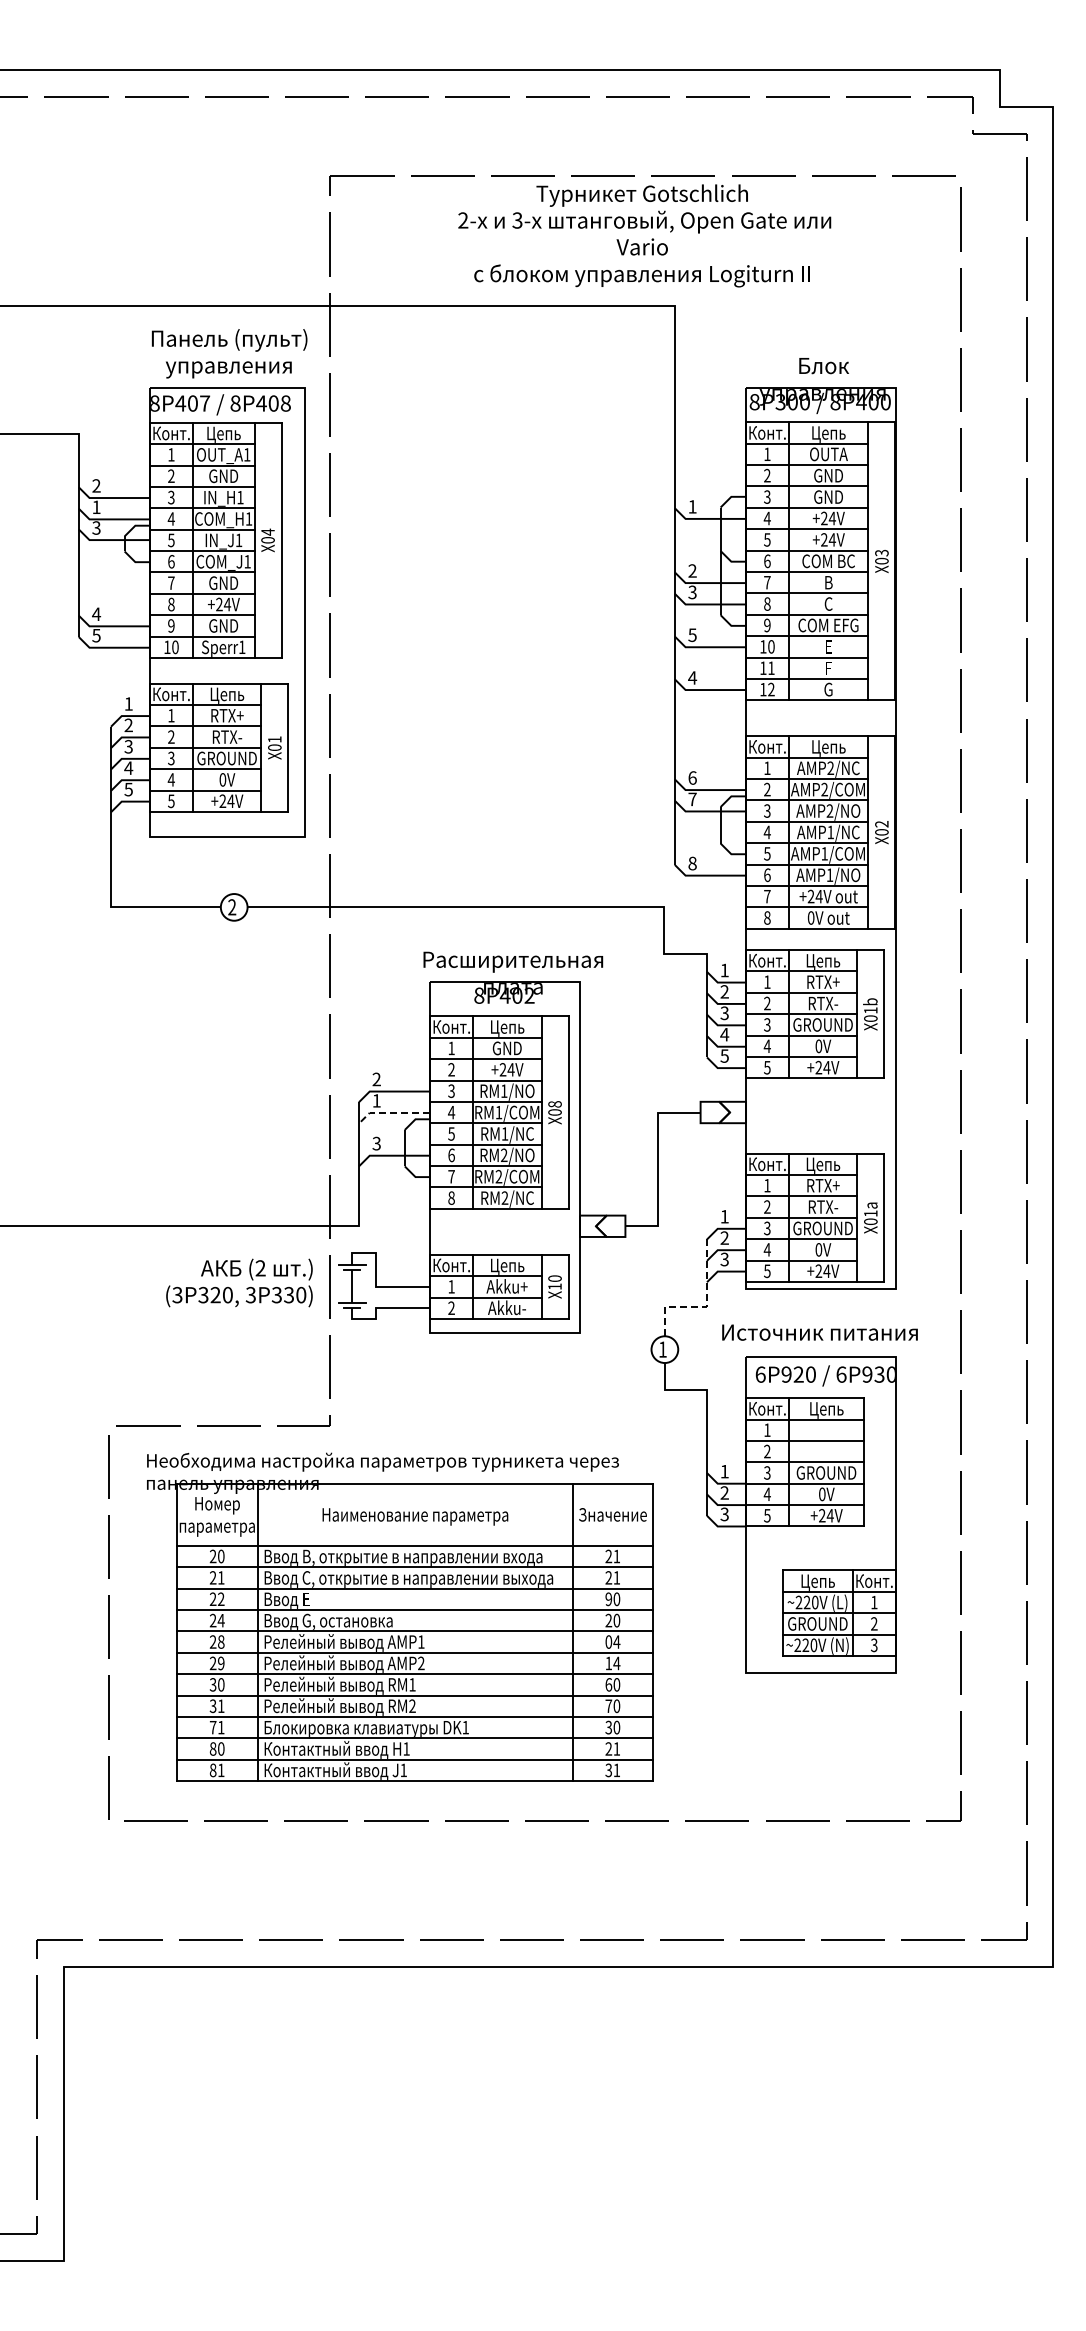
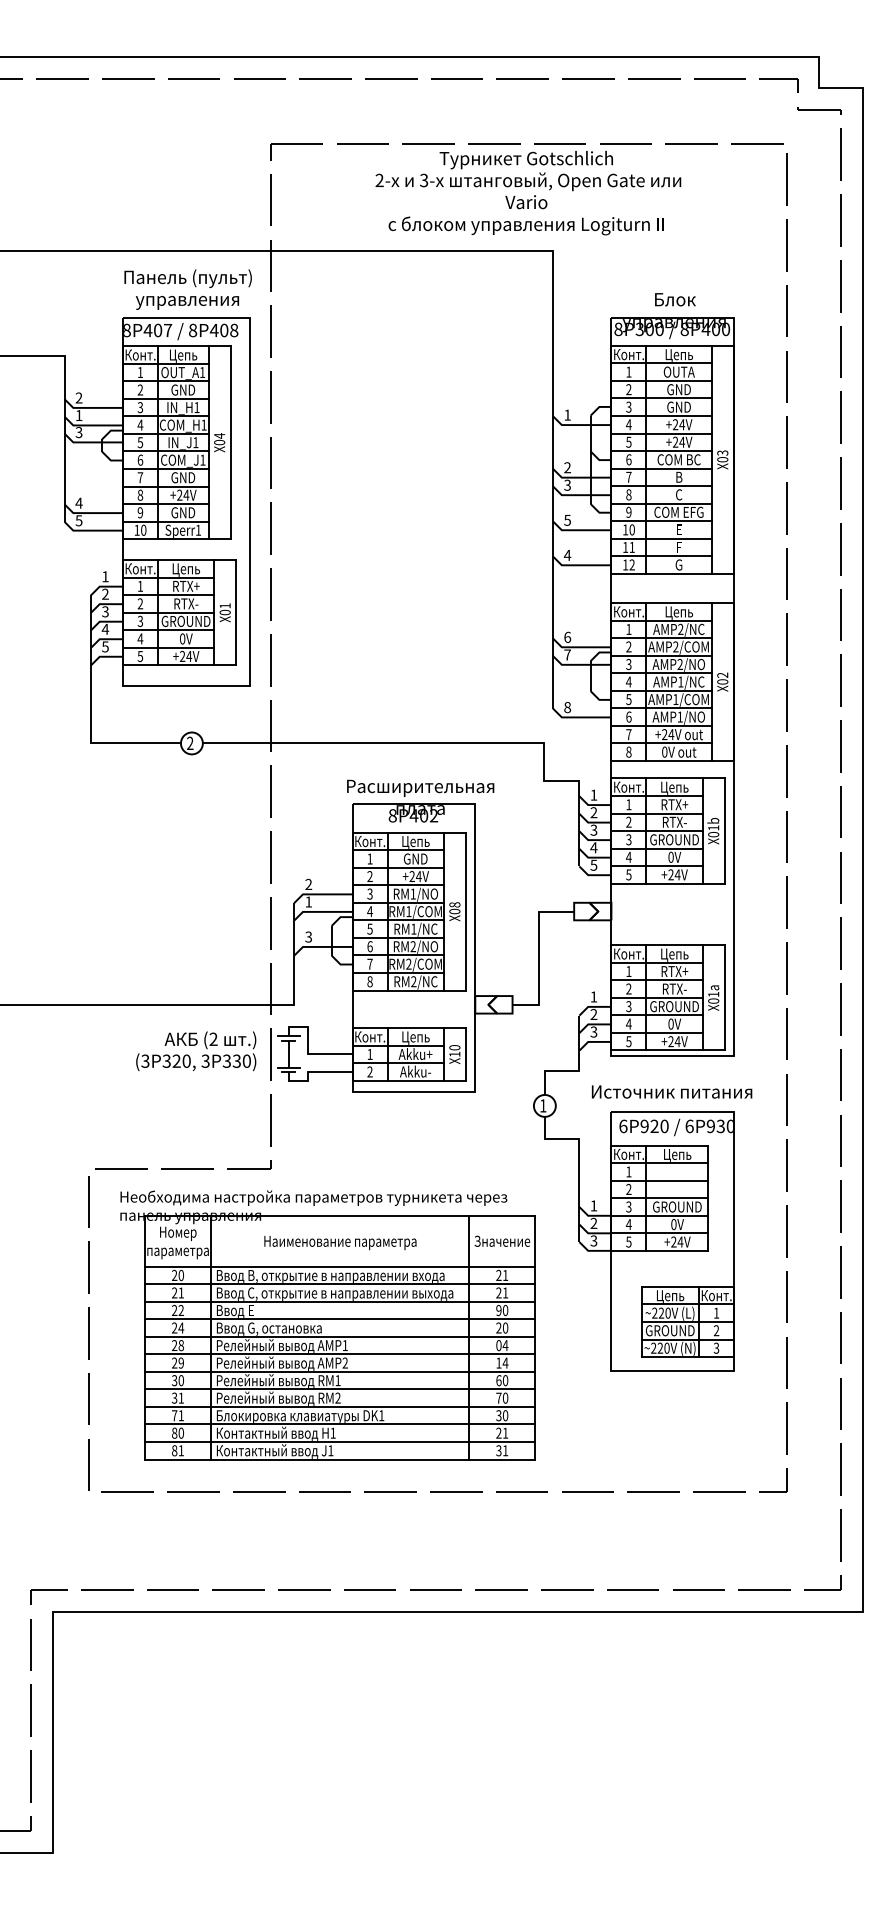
line: (391, 1112) -> (320, 911), dashed -> solid
line: (704, 1307) -> (577, 1071), dashed -> solid

